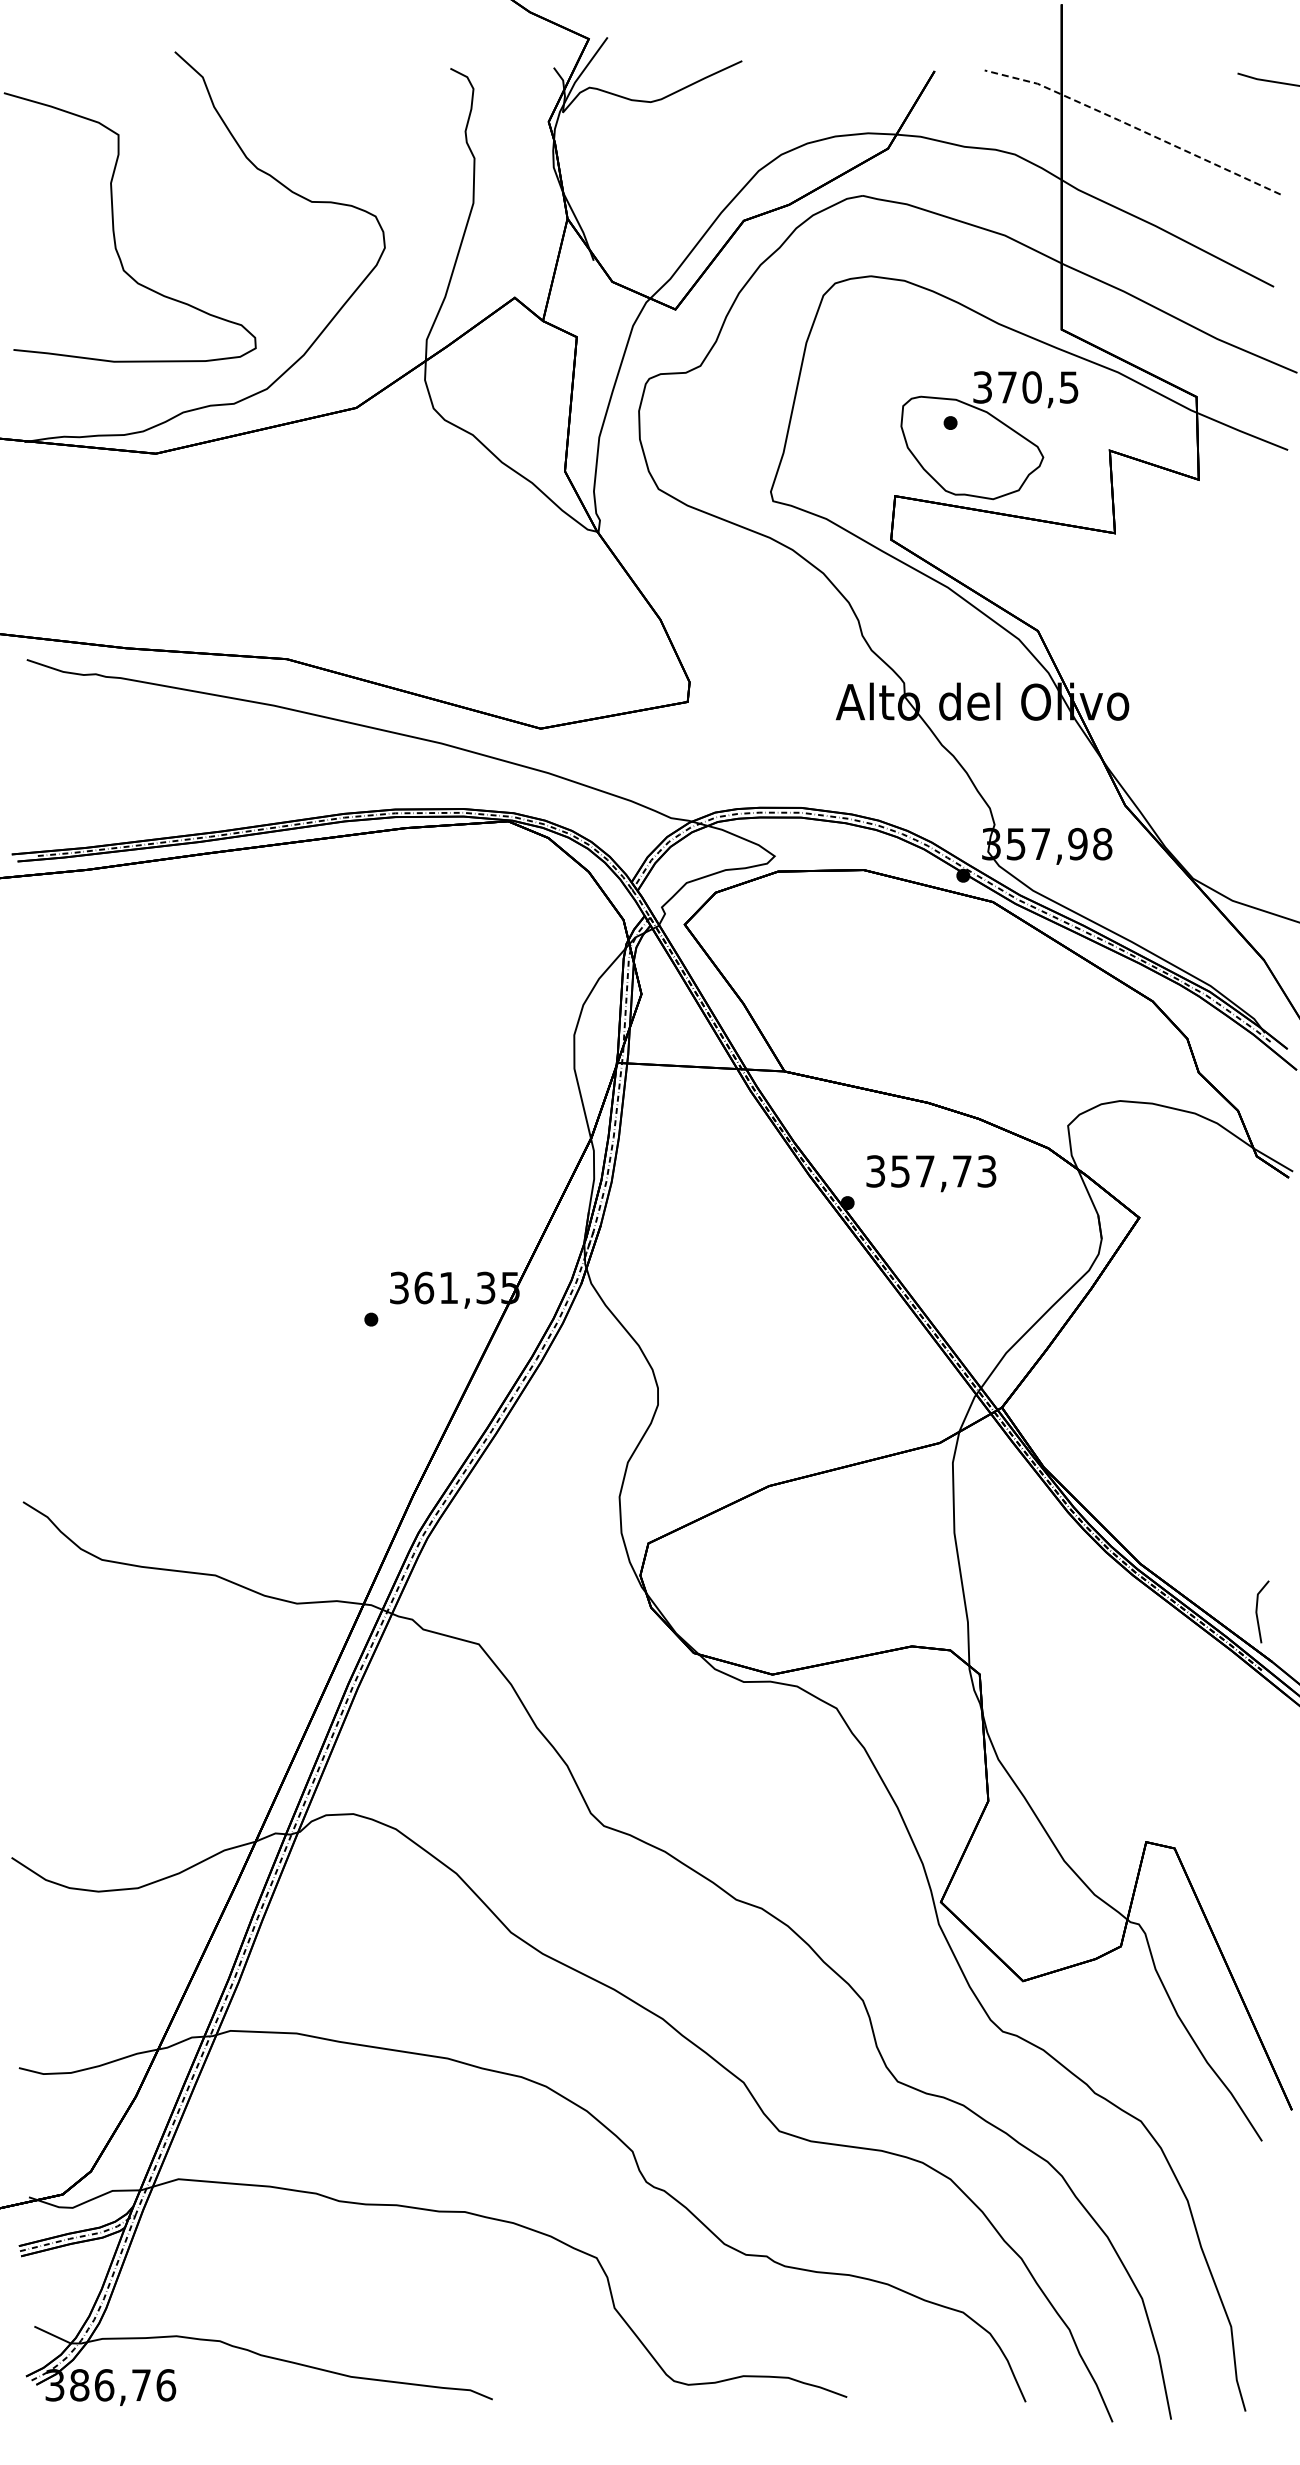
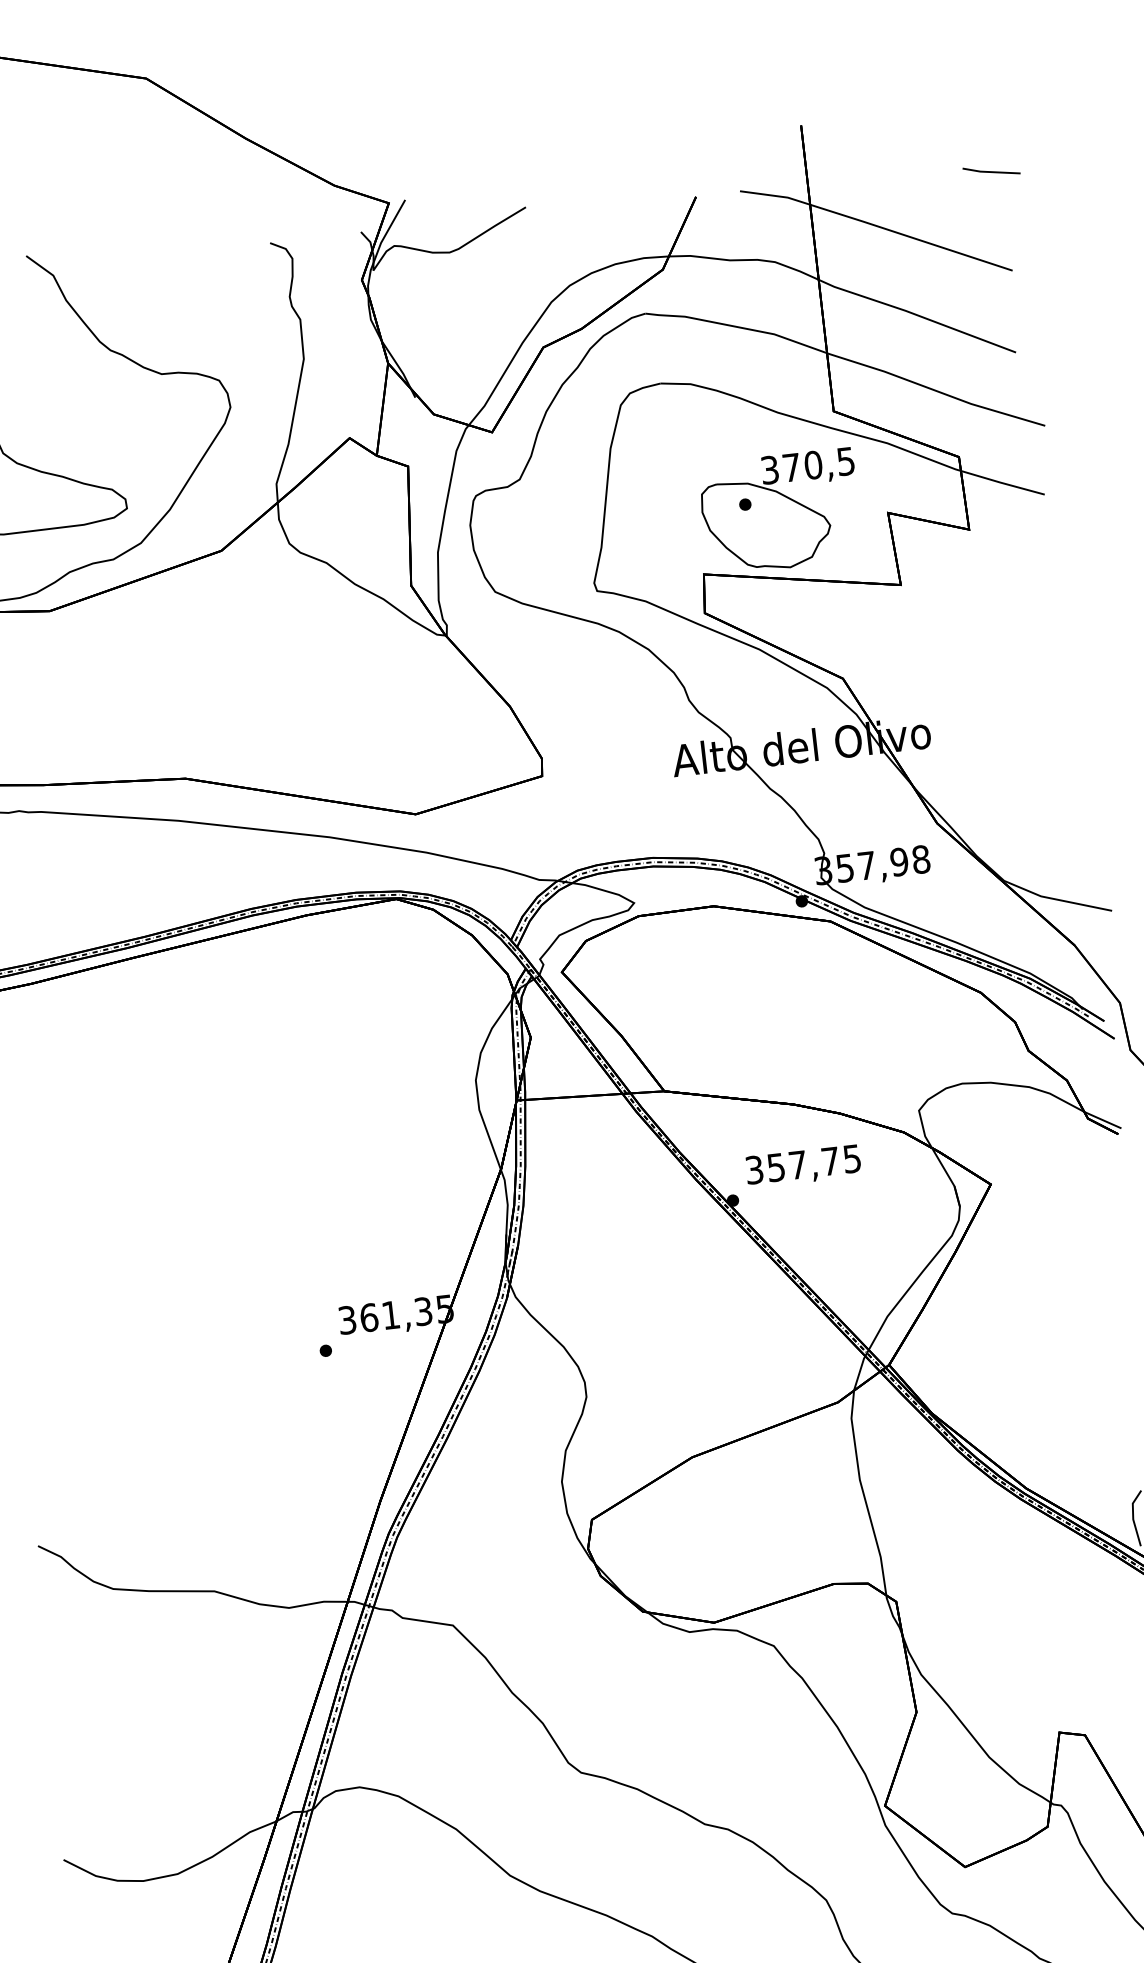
line: (1132, 126) -> (875, 225), dashed -> solid
text: (987, 1171) -> (852, 1158), 357,73 -> 357,75

